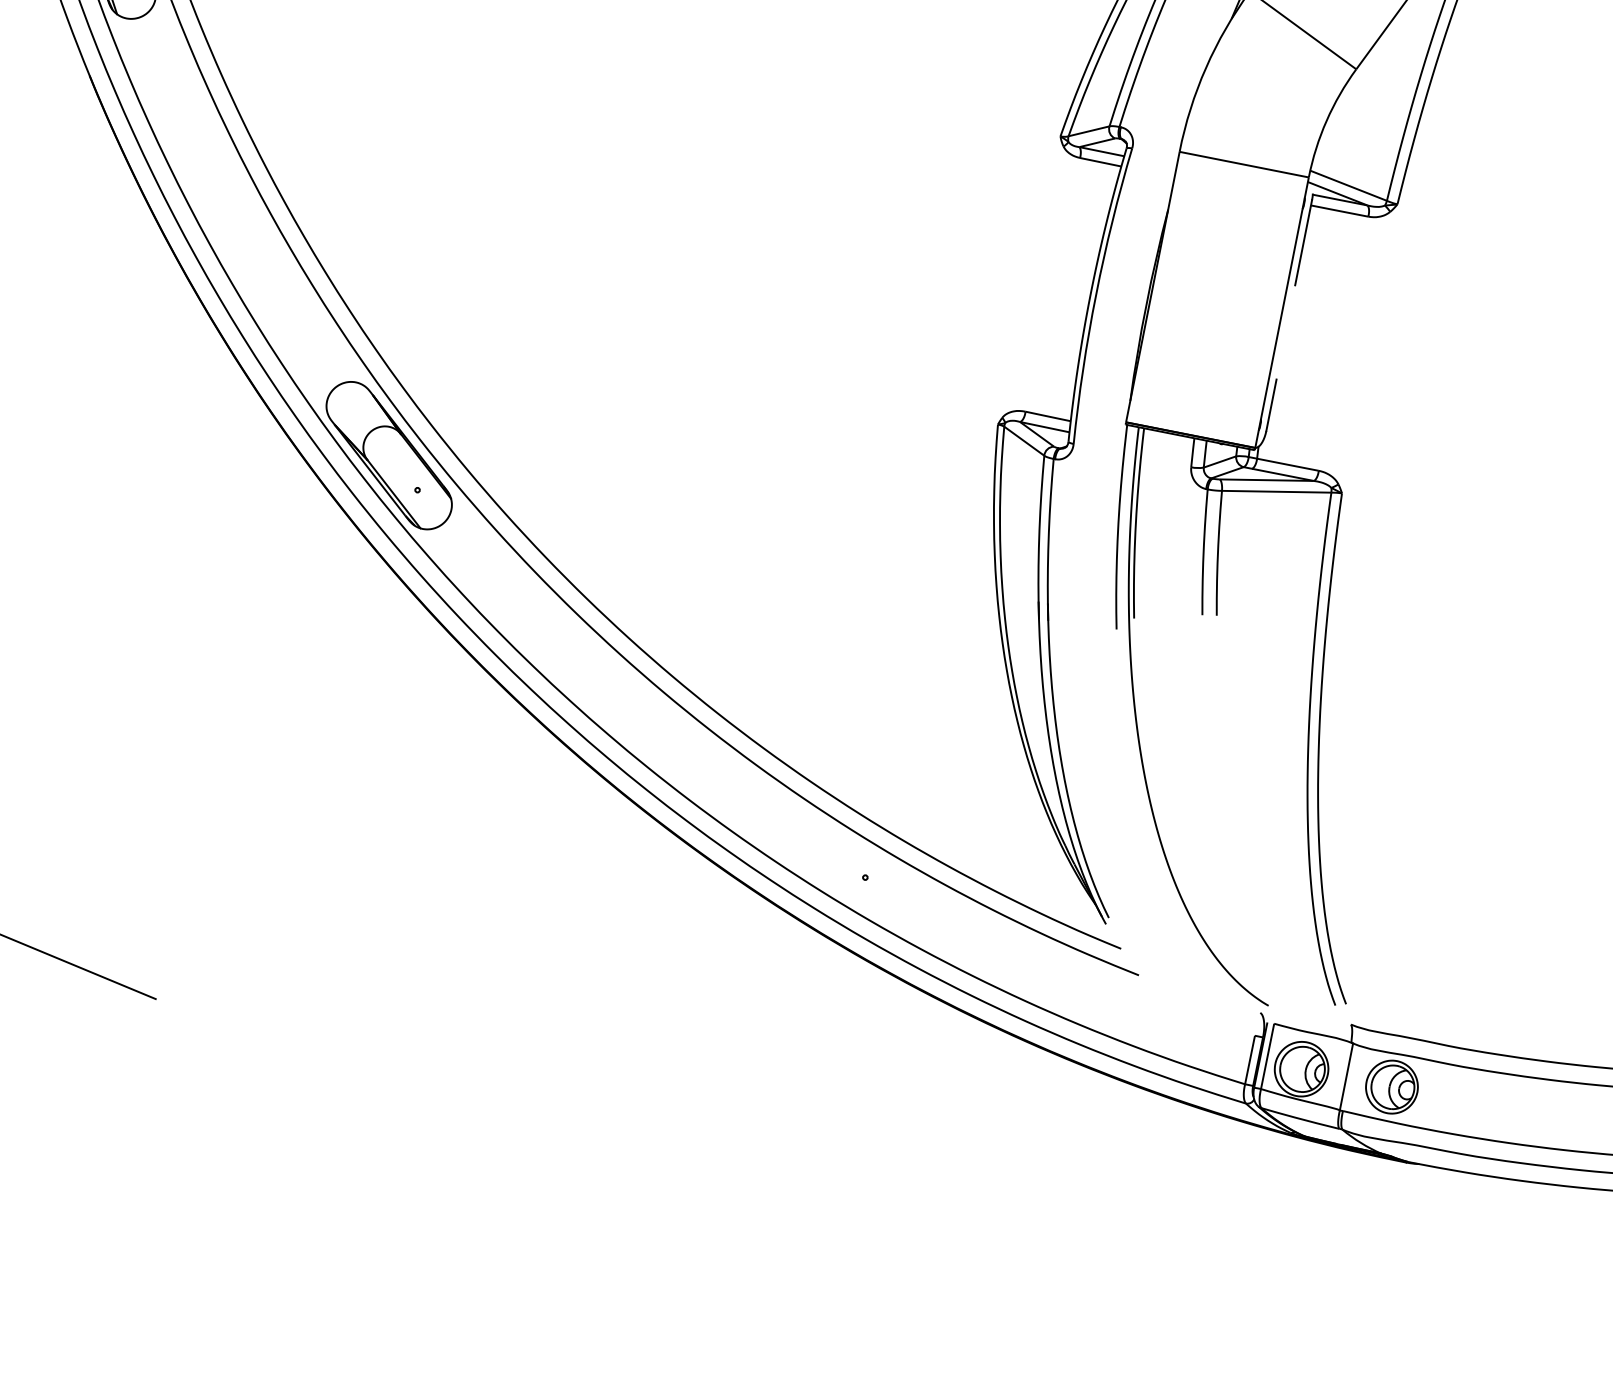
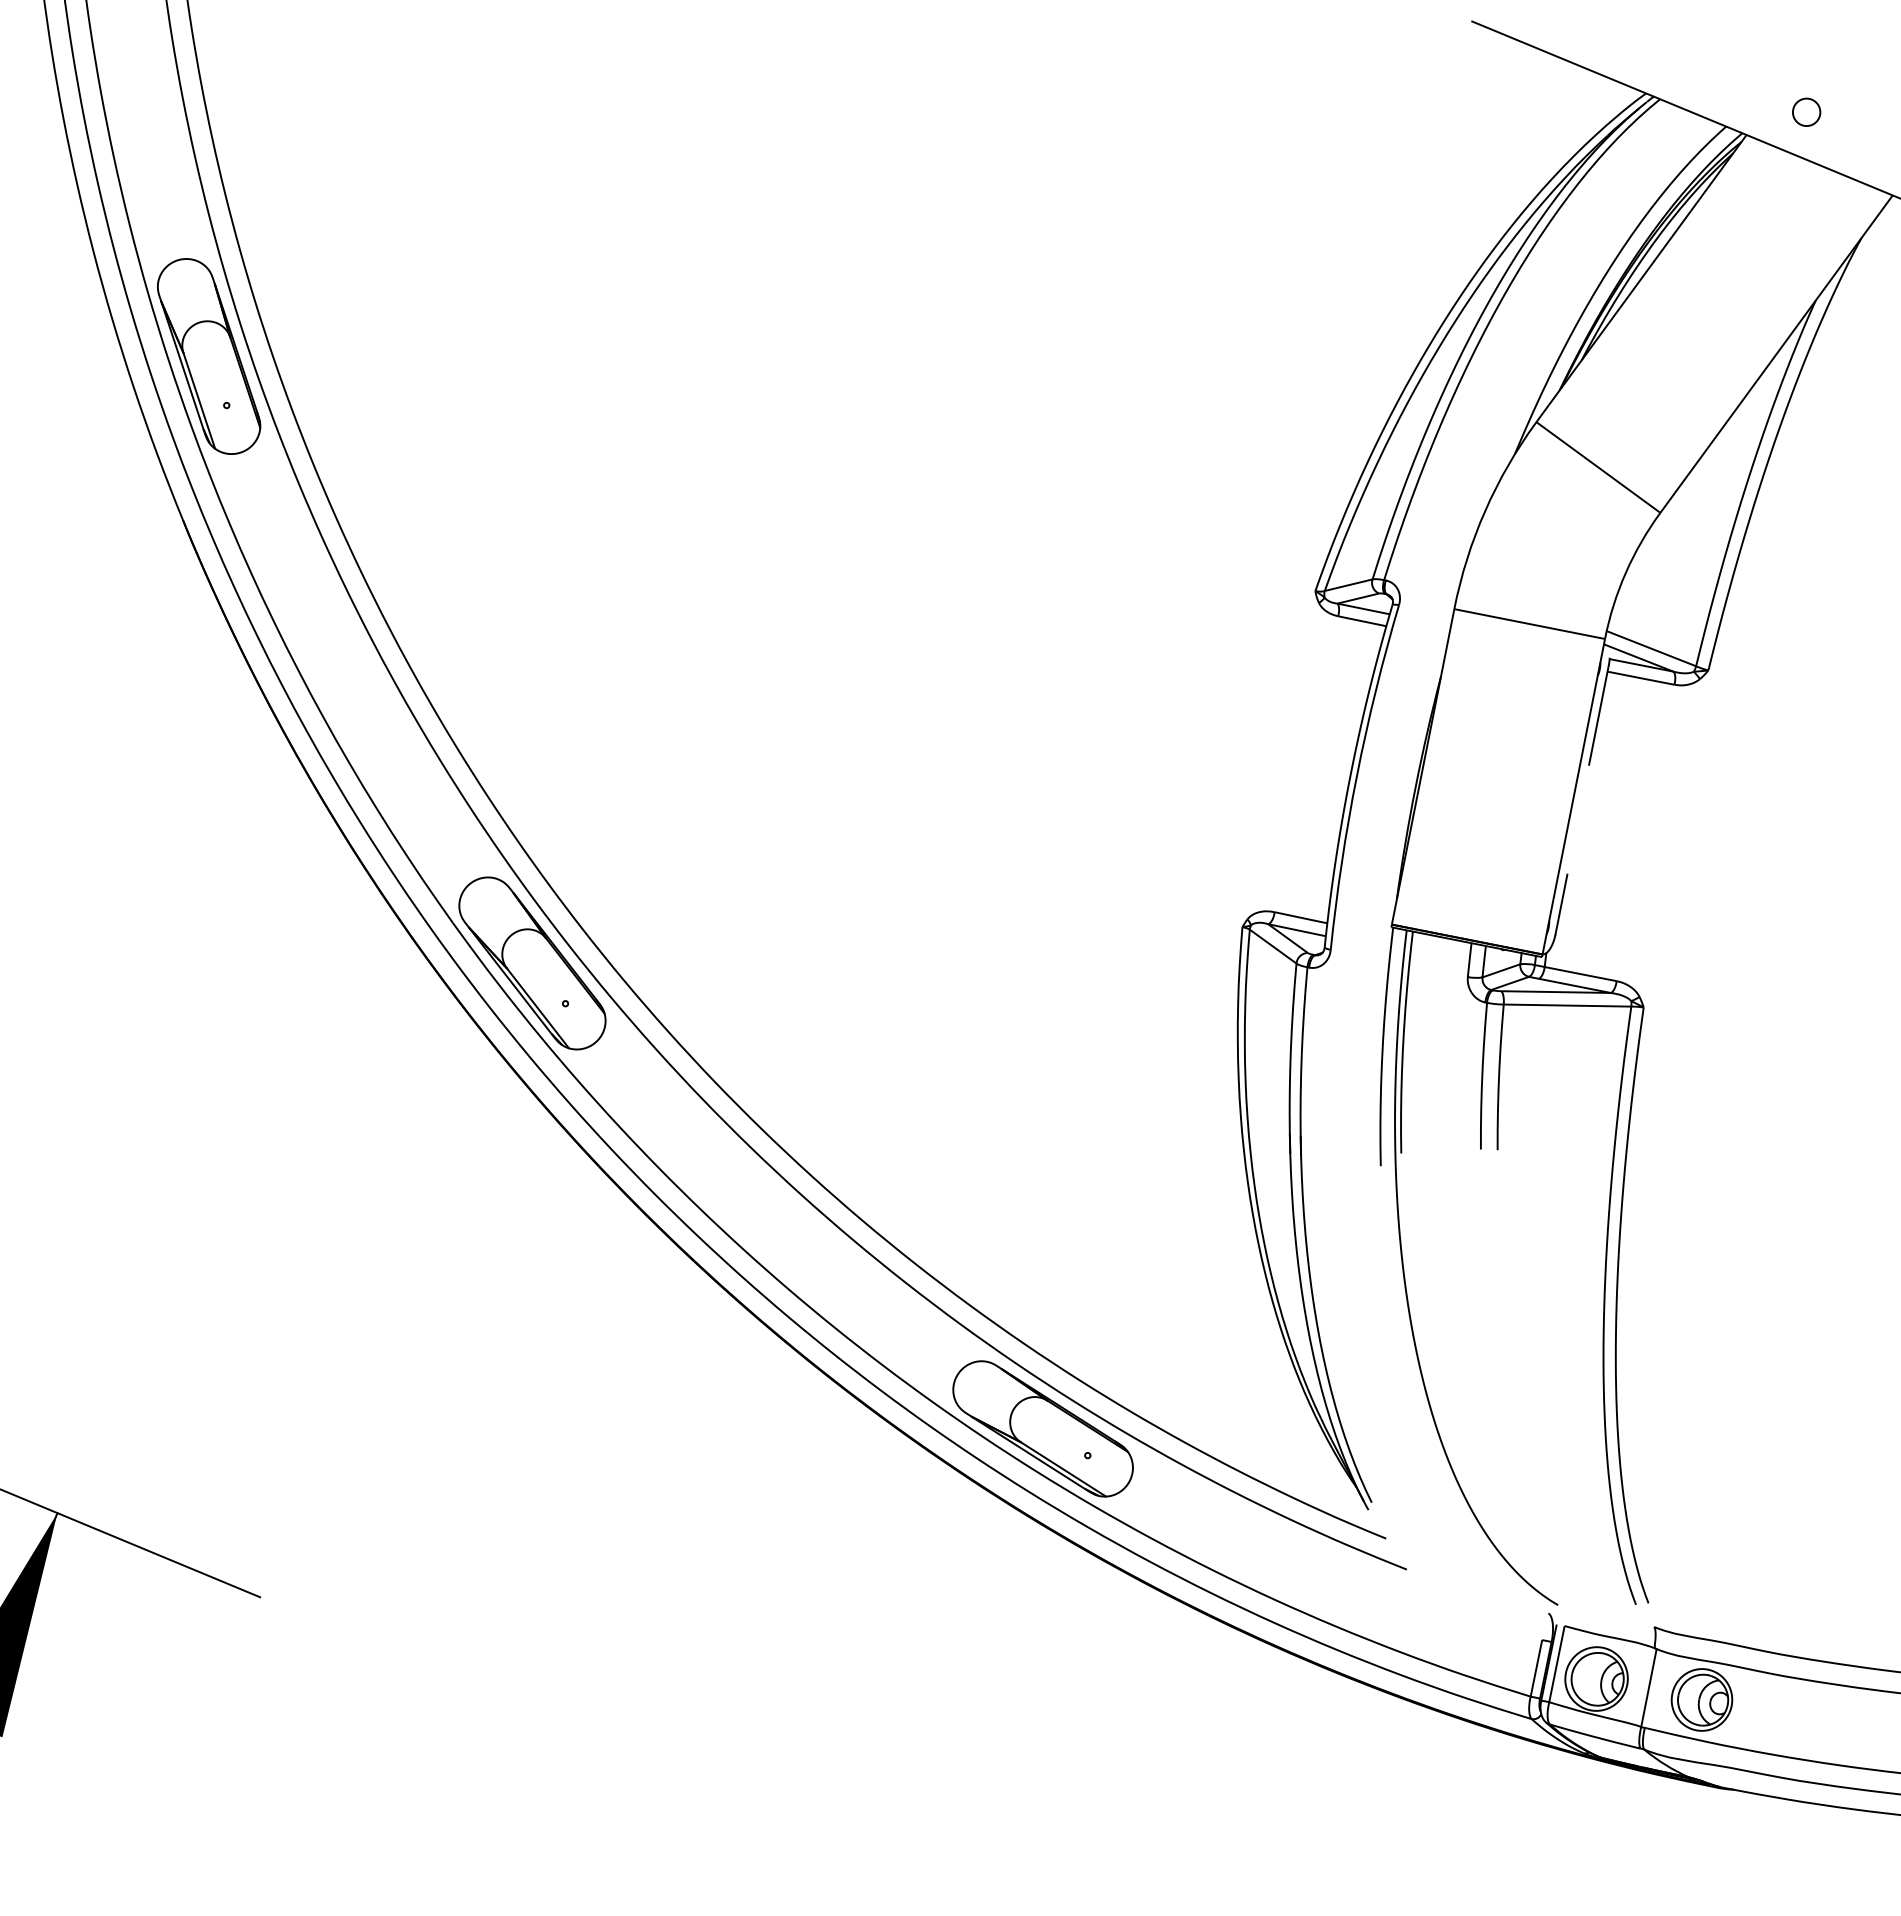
part: (826, 854) -> (1042, 1428), added

